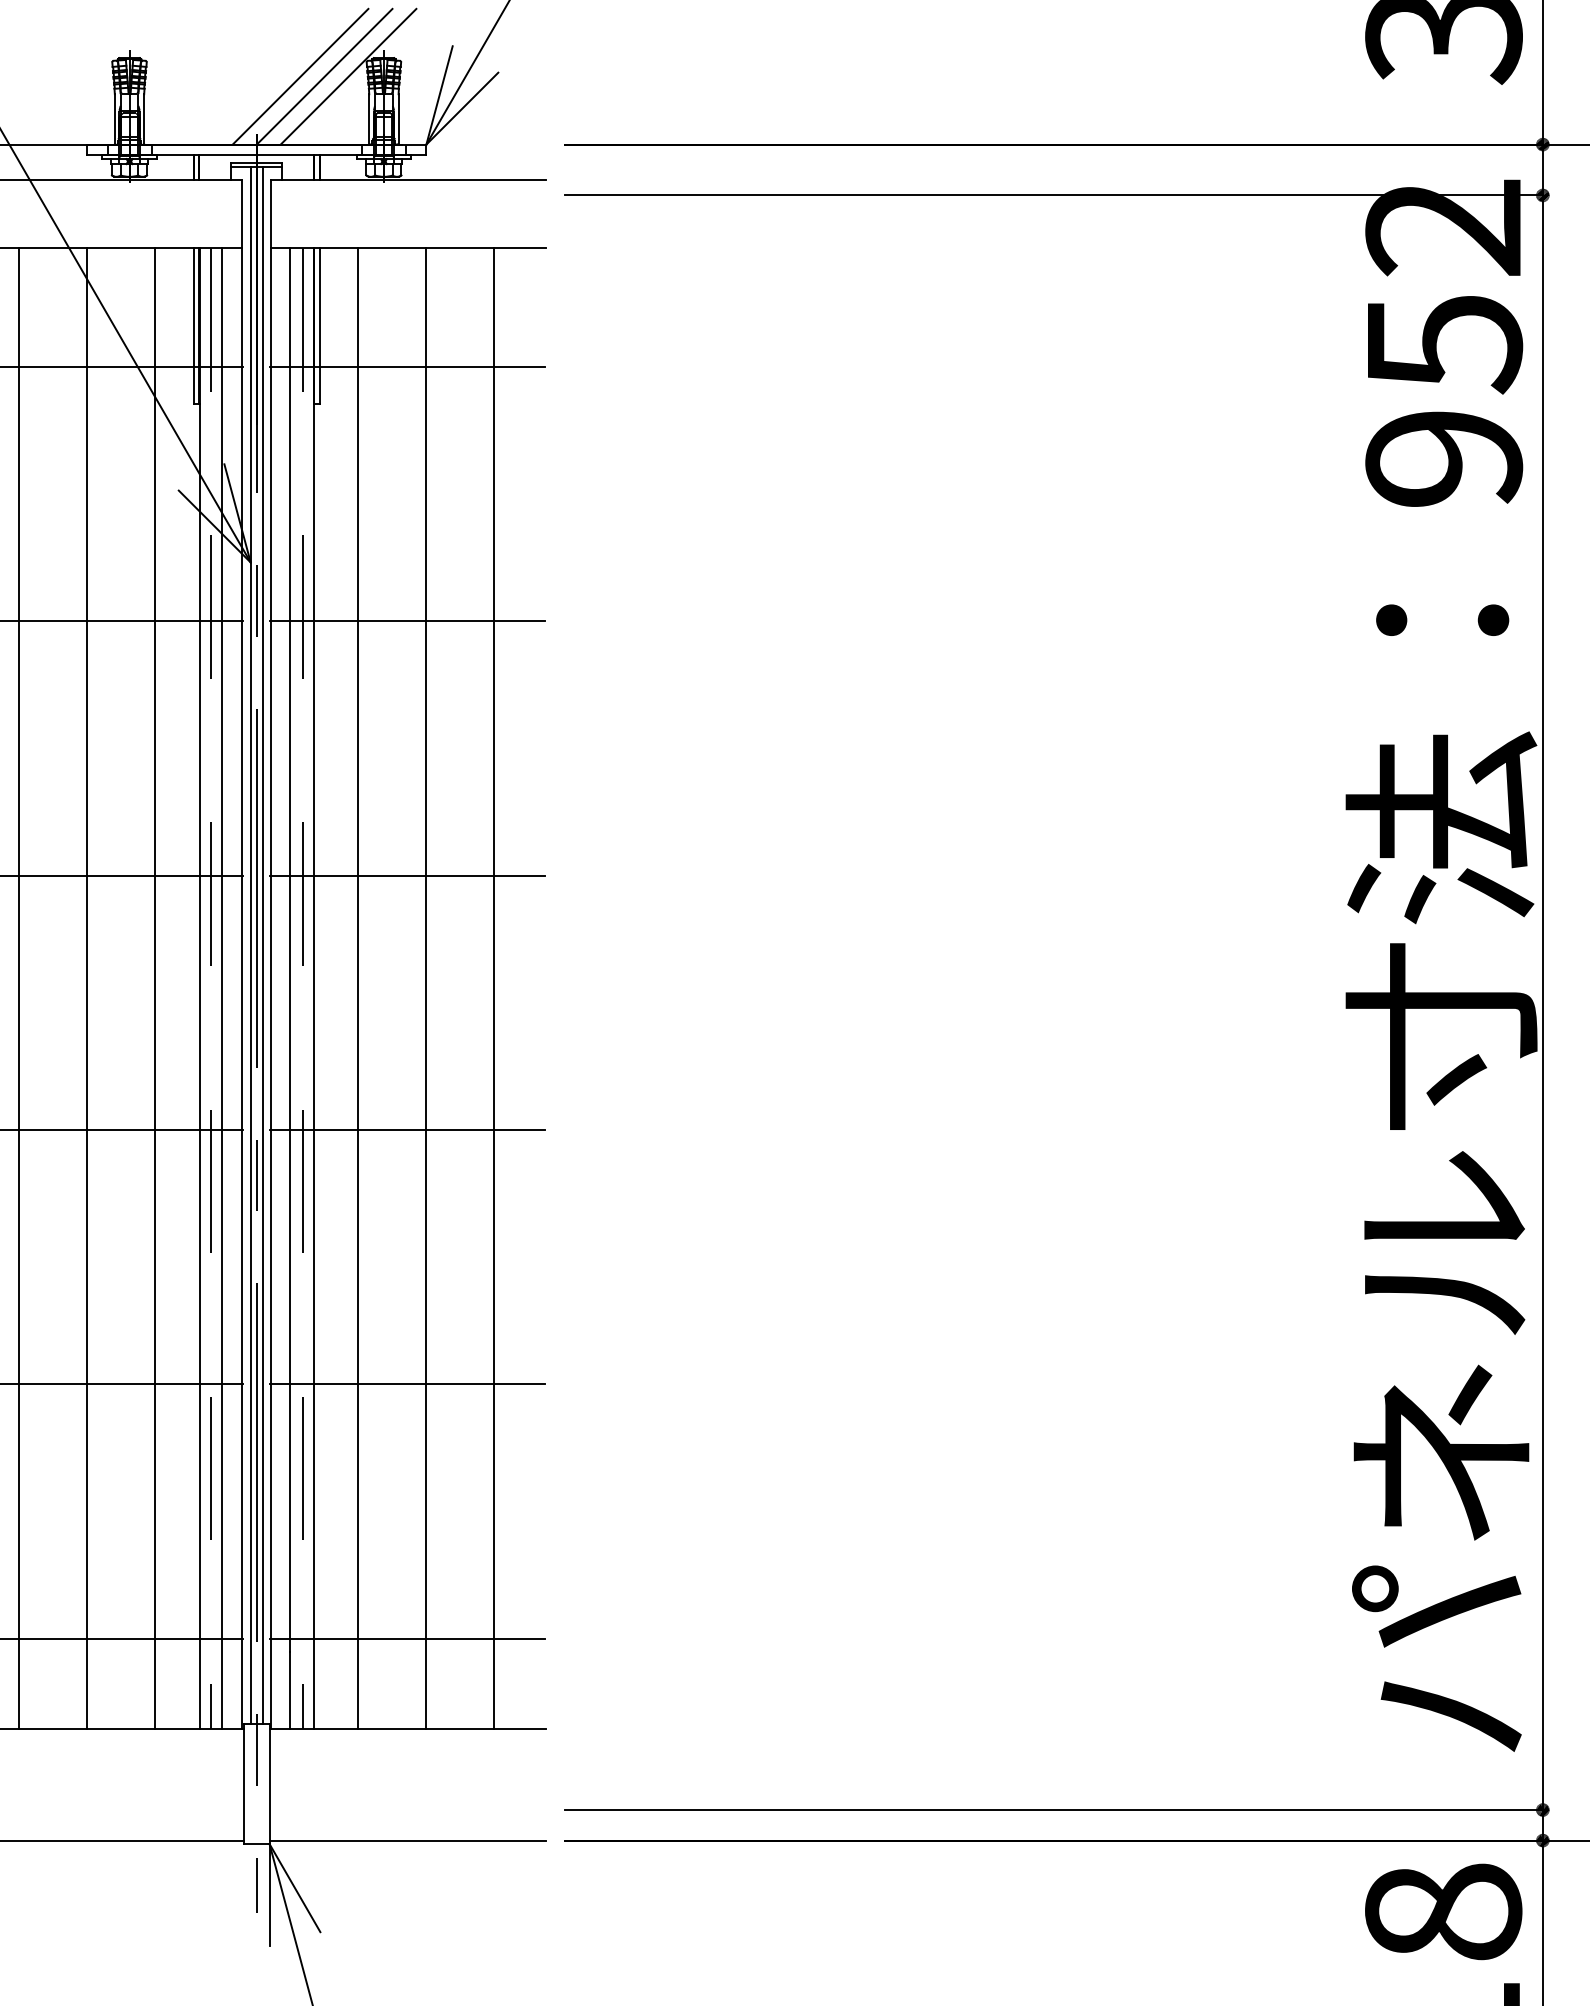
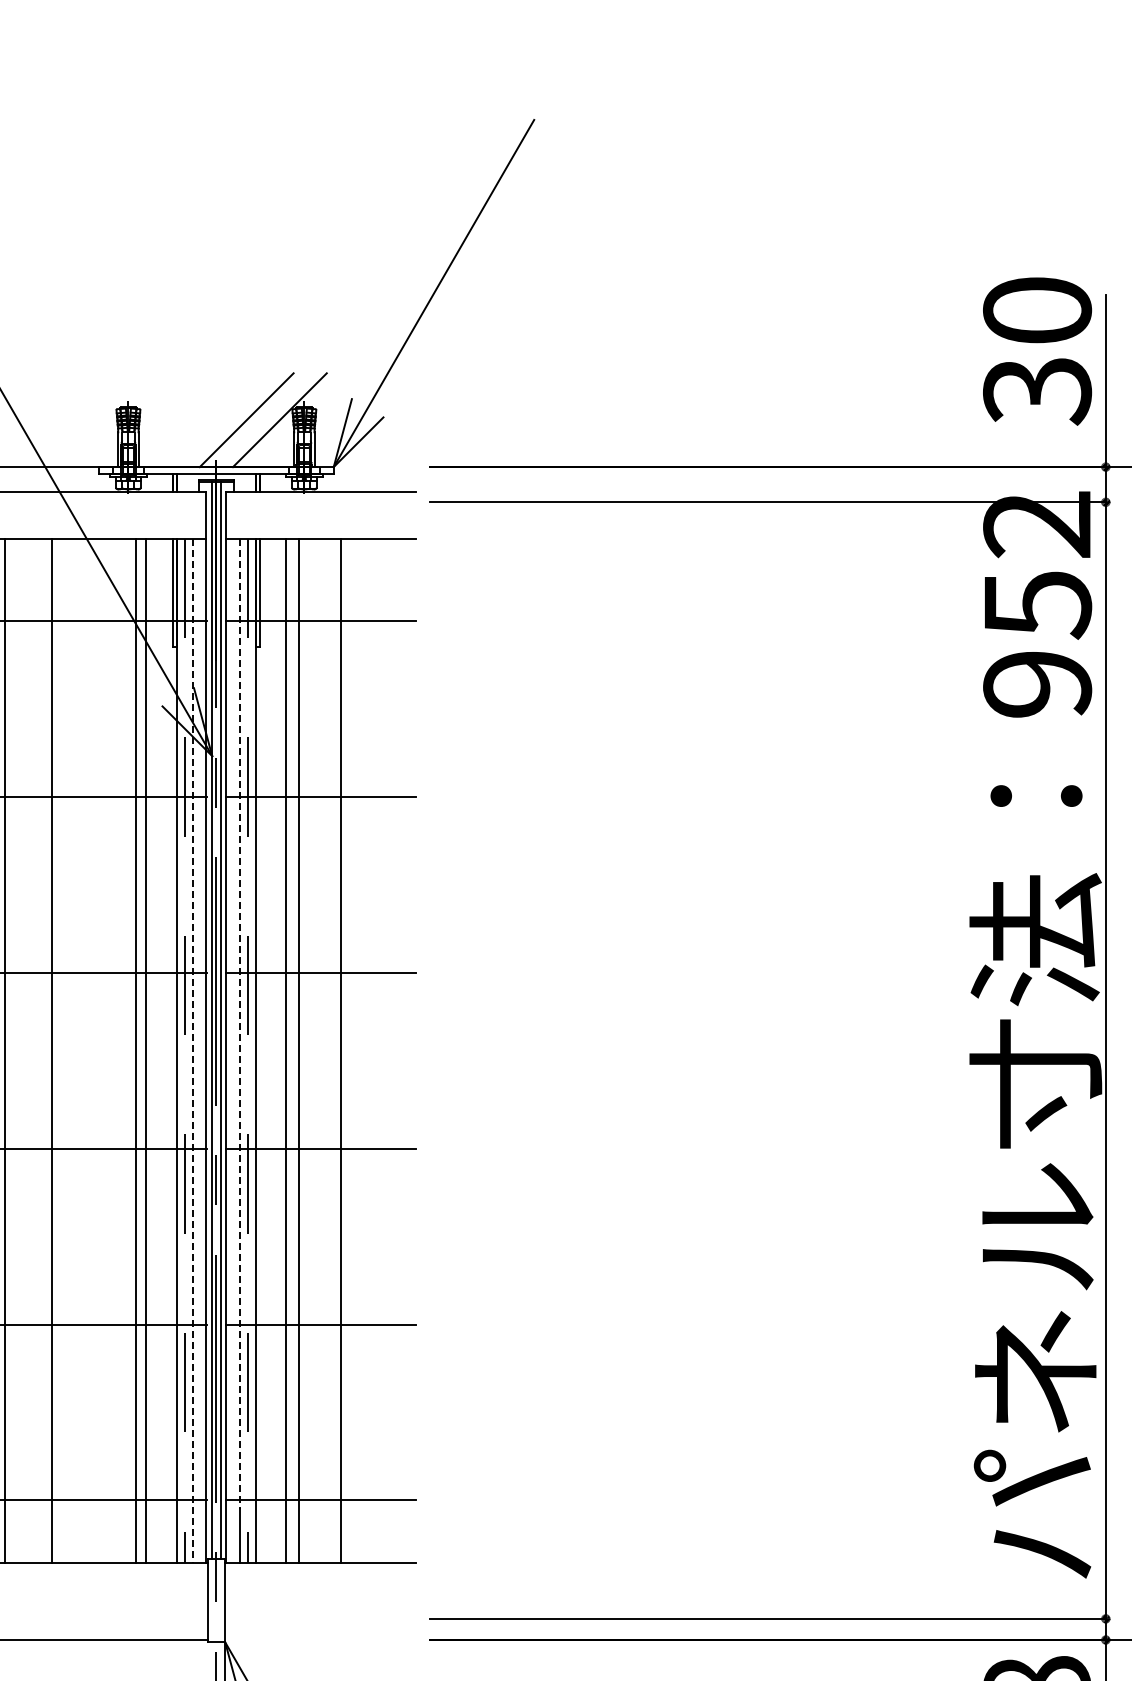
line: (324, 77) -> (263, 420), removed
line: (290, 950) -> (239, 1024), solid -> dashed
line: (86, 988) -> (135, 1050), moved
line: (222, 988) -> (192, 1050), solid -> dashed
line: (426, 988) -> (299, 1050), moved
line: (494, 988) -> (341, 1050), moved
line: (407, 1841) -> (320, 1640), removed

